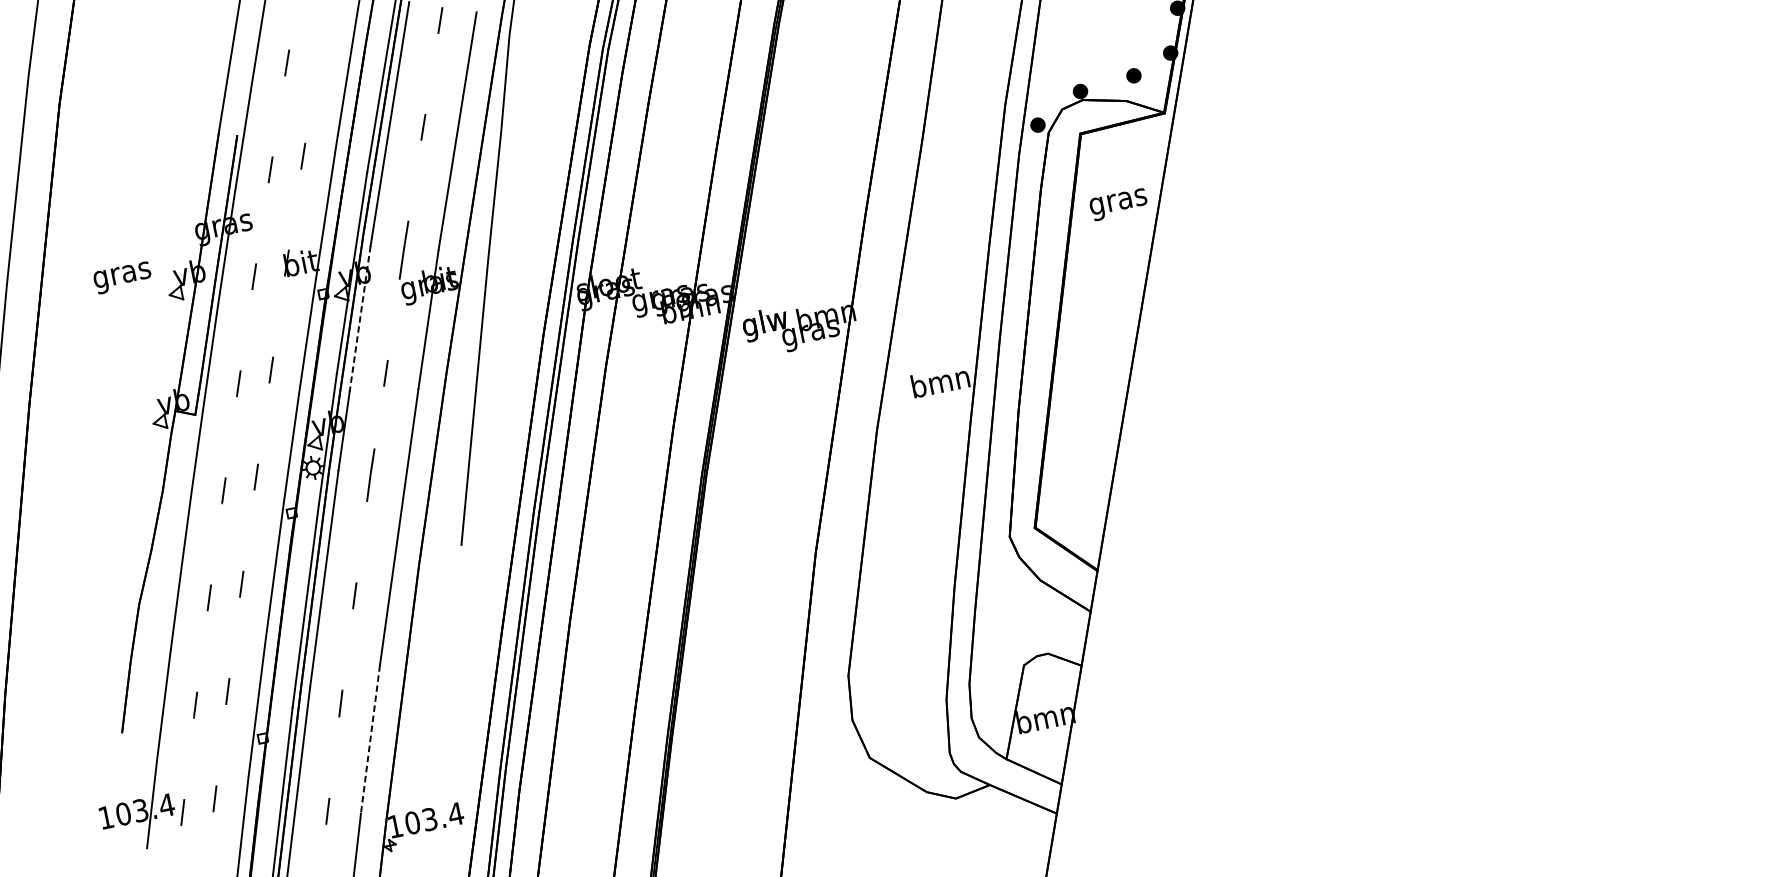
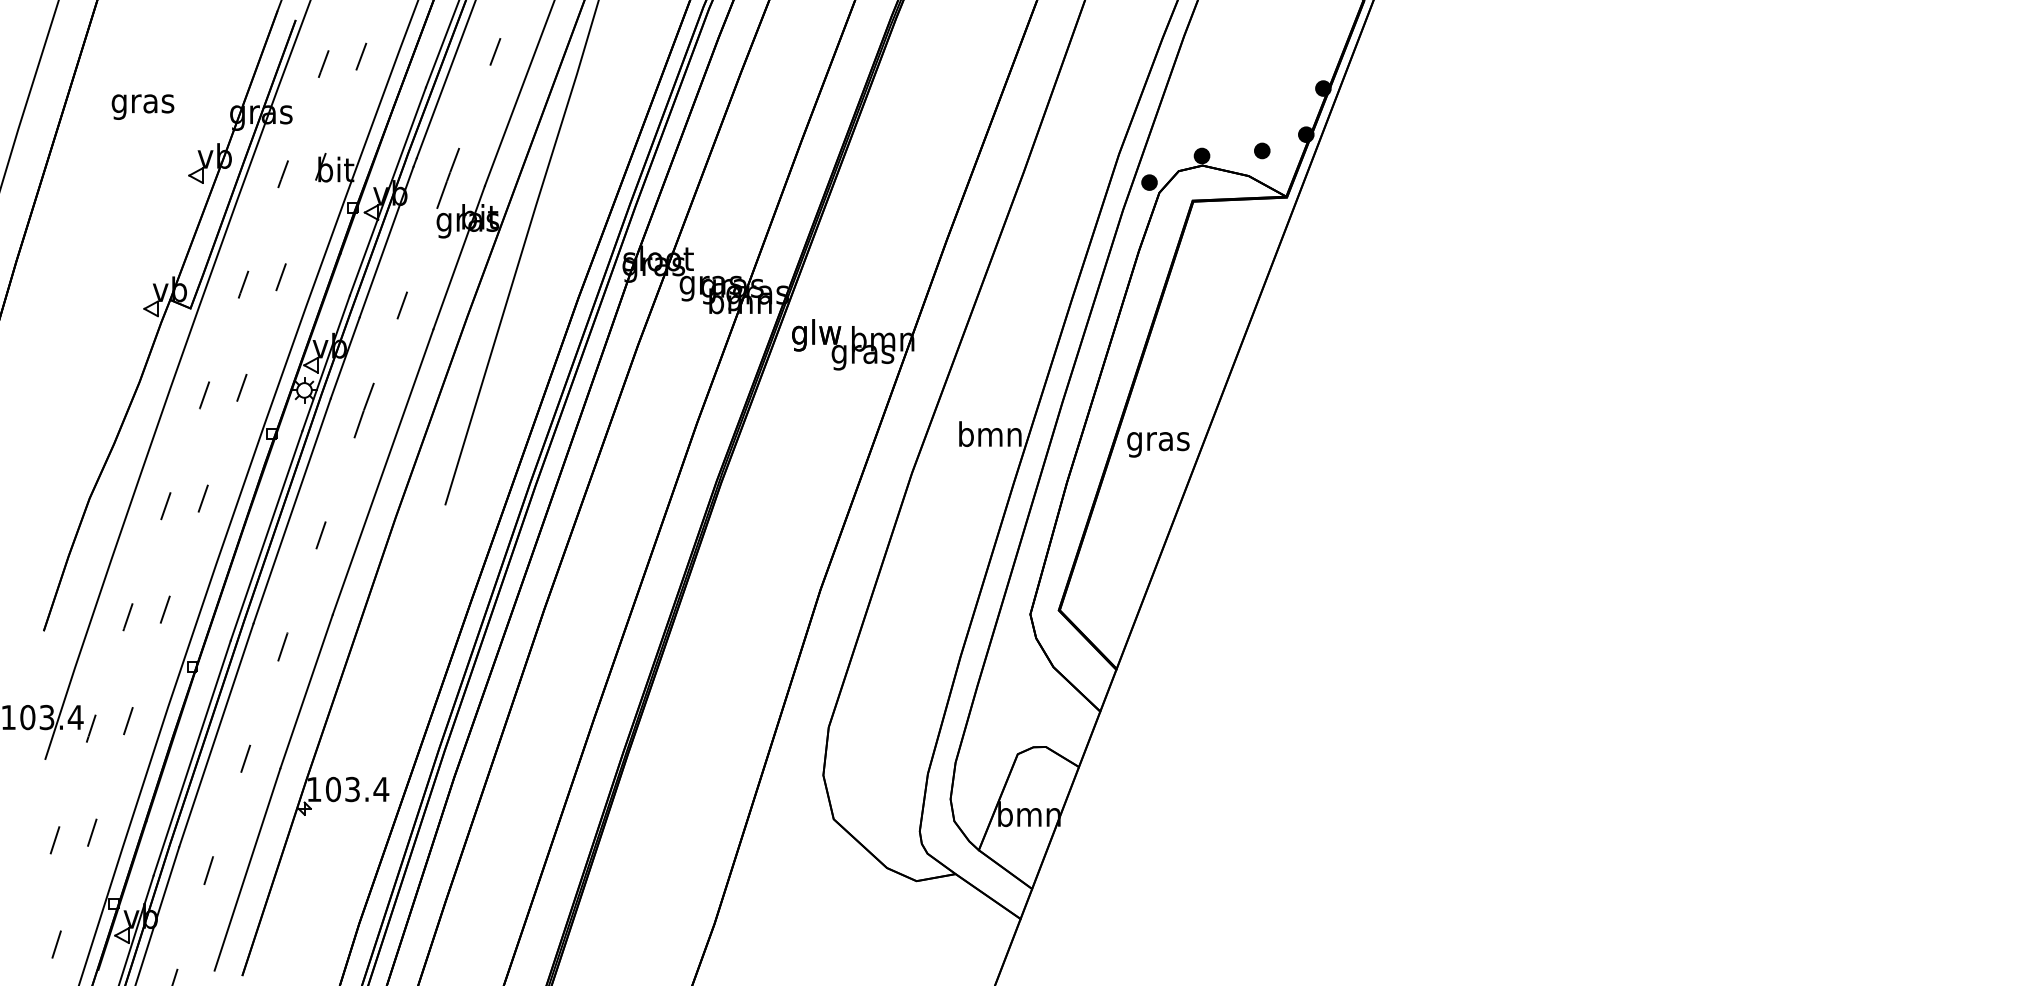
text: (1118, 204) -> (1158, 444), moved
text: (122, 277) -> (142, 106), moved
line: (360, 319) -> (386, 242), dashed -> solid
line: (370, 740) -> (306, 692), dashed -> solid

